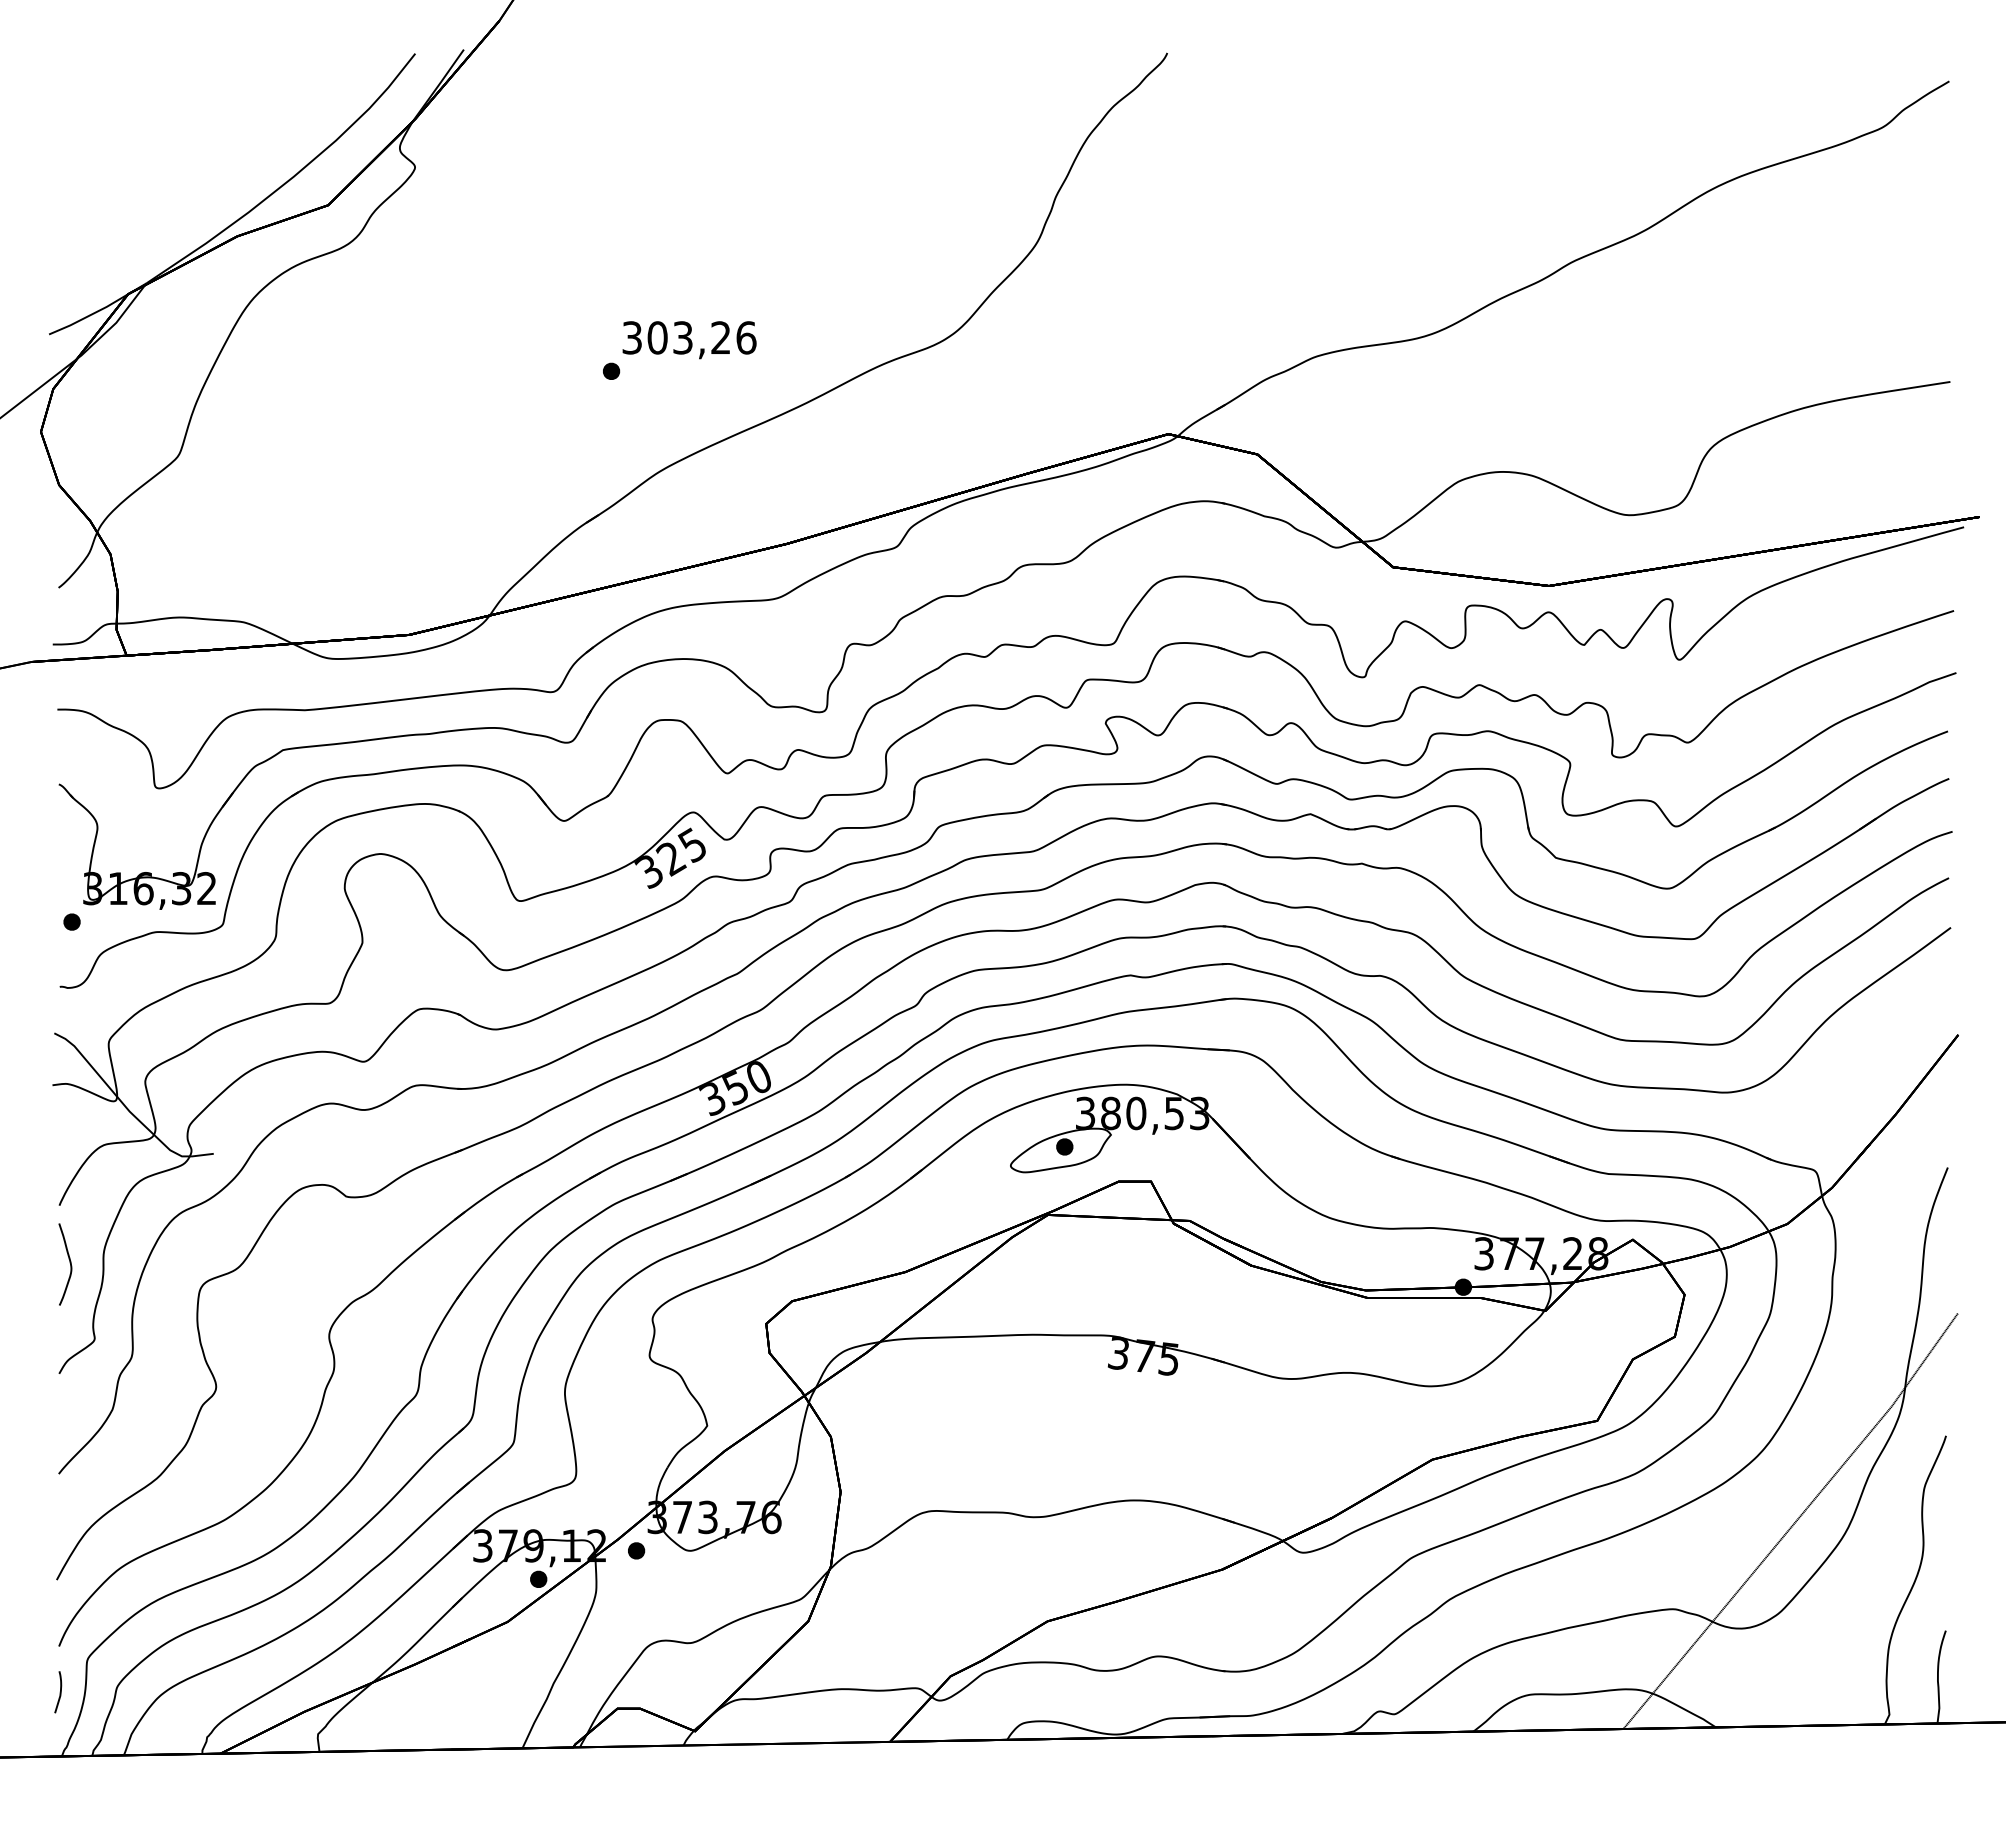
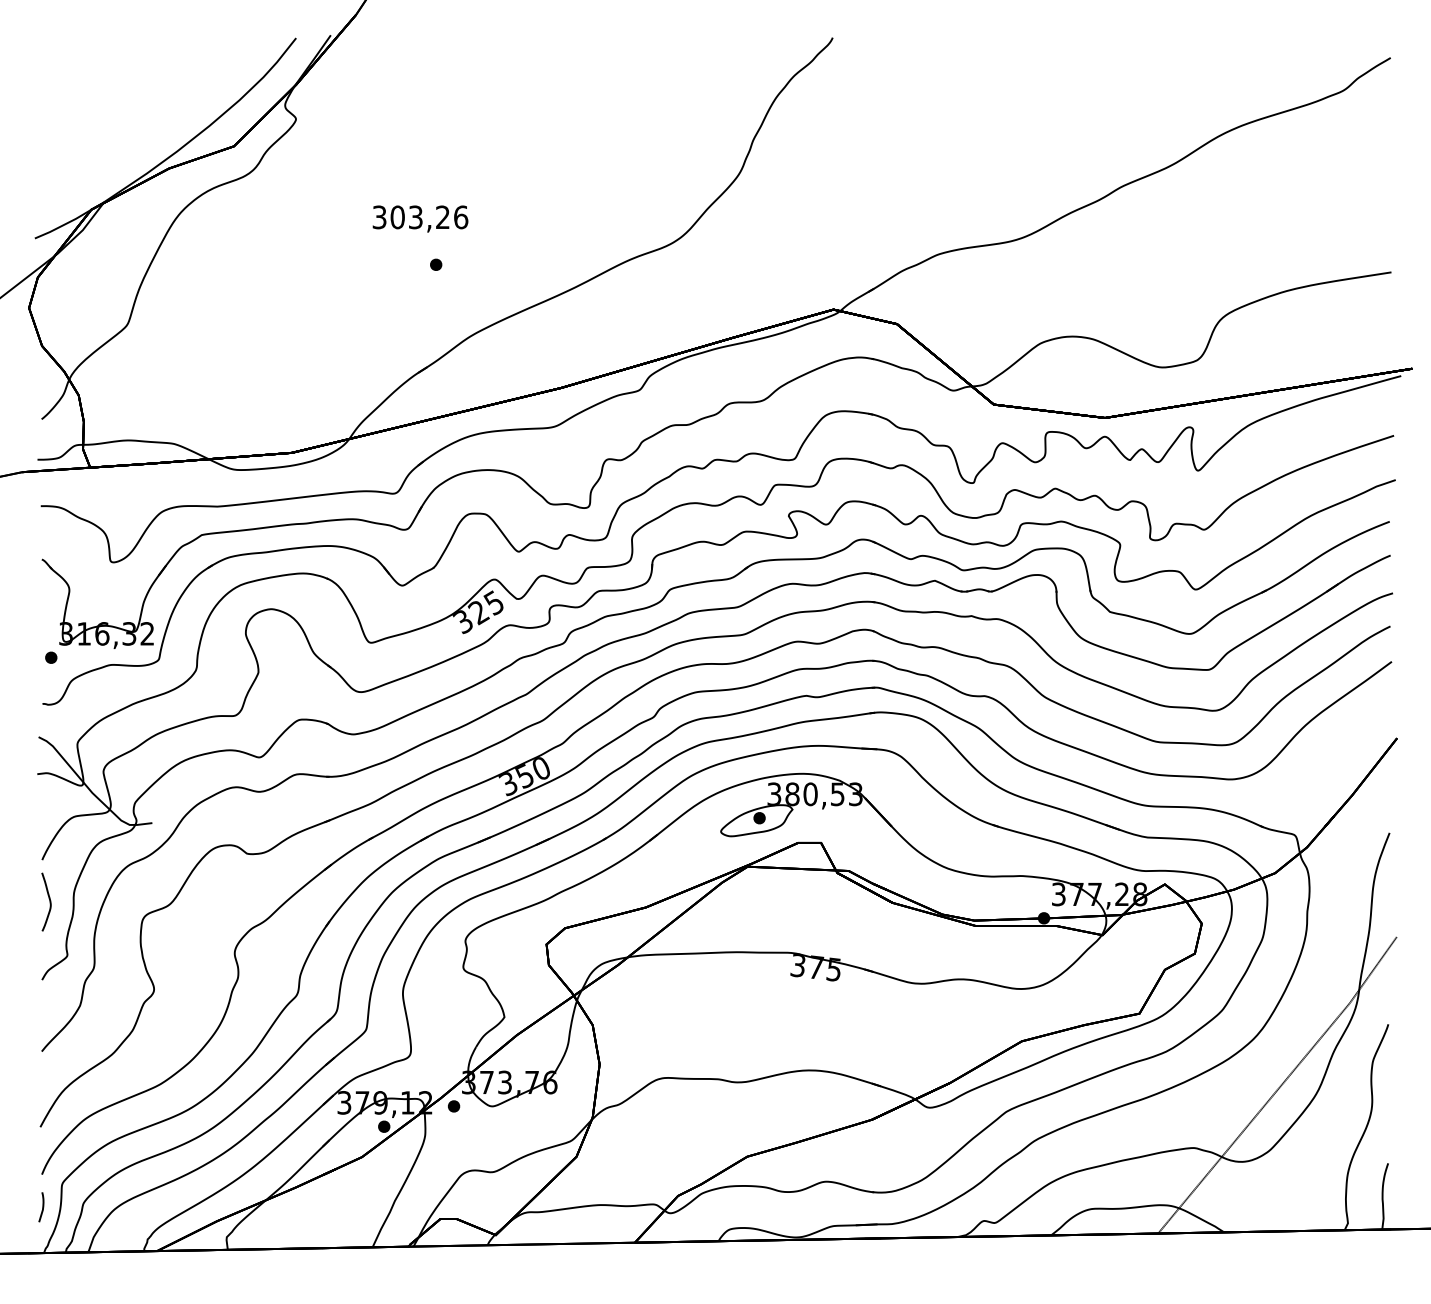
text: (689, 340) -> (420, 219), moved

